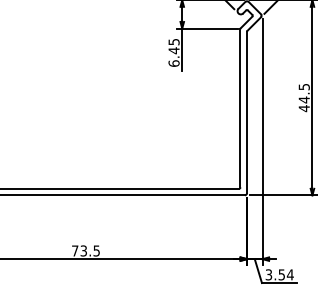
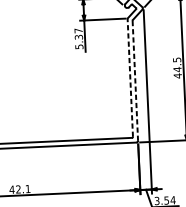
text: (173, 52) -> (78, 38), 6.45 -> 5.37
line: (240, 107) -> (130, 77), solid -> dashed
line: (247, 112) -> (135, 80), solid -> dashed
text: (85, 250) -> (19, 189), 73.5 -> 42.1

